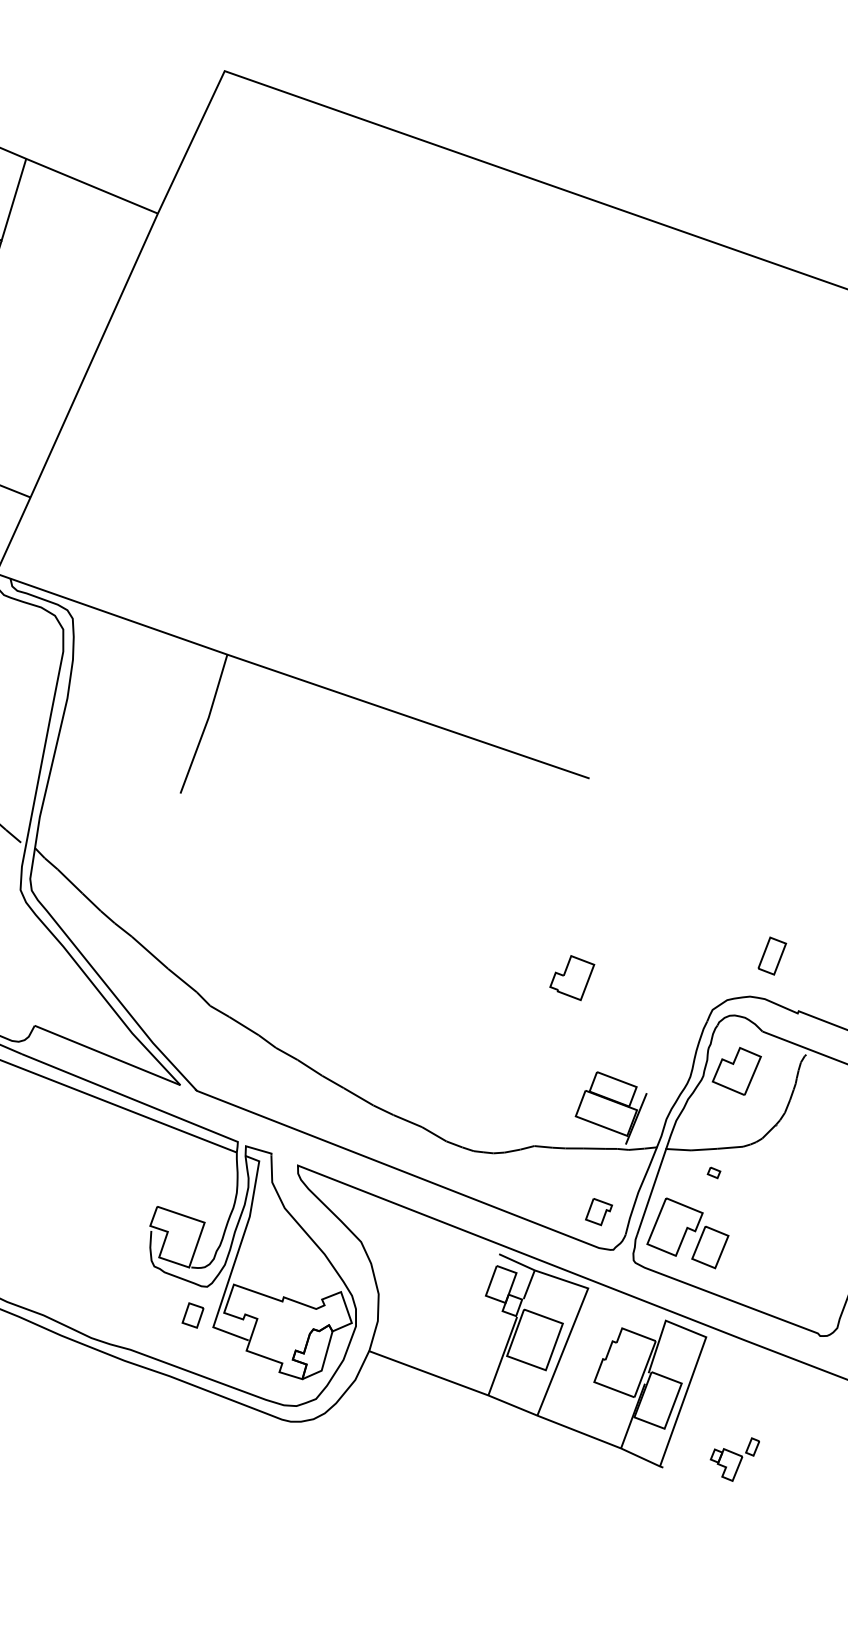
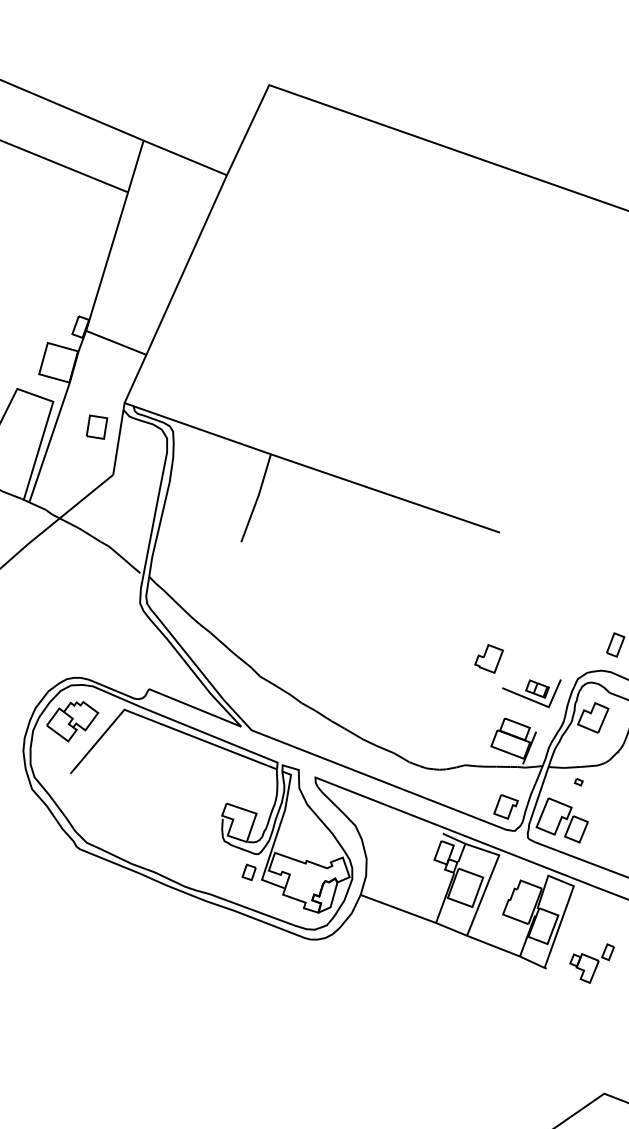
part: (639, 1032) -> (531, 693), added
part: (598, 1211) -> (505, 806), size x1.43
part: (734, 1459) -> (591, 963), size x1.43

